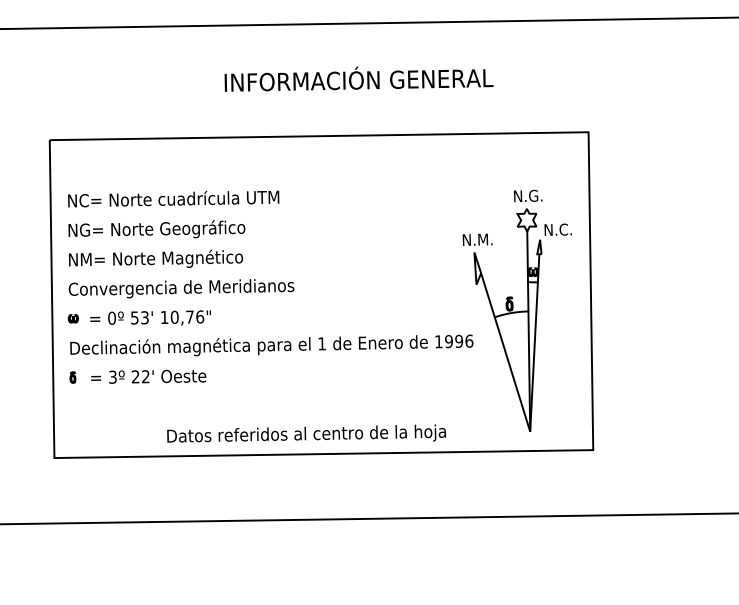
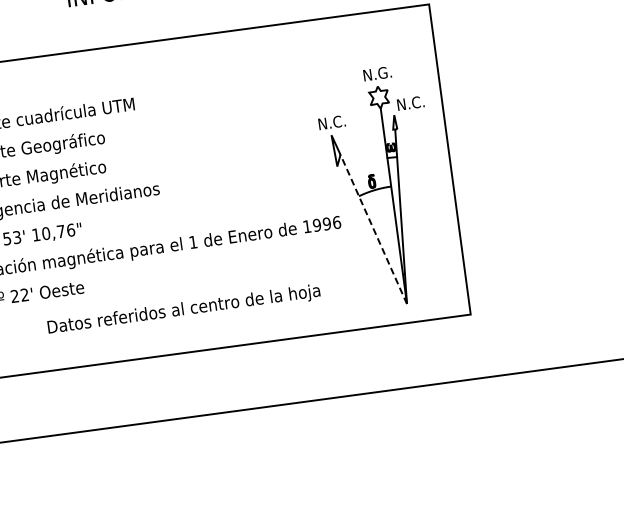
text: (484, 239) -> (339, 121), N.M. -> N.C.
line: (505, 352) -> (373, 229), solid -> dashed
text: (306, 433) -> (183, 308), moved

